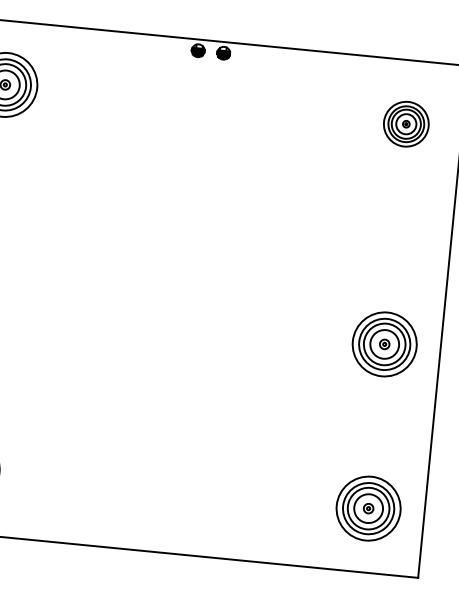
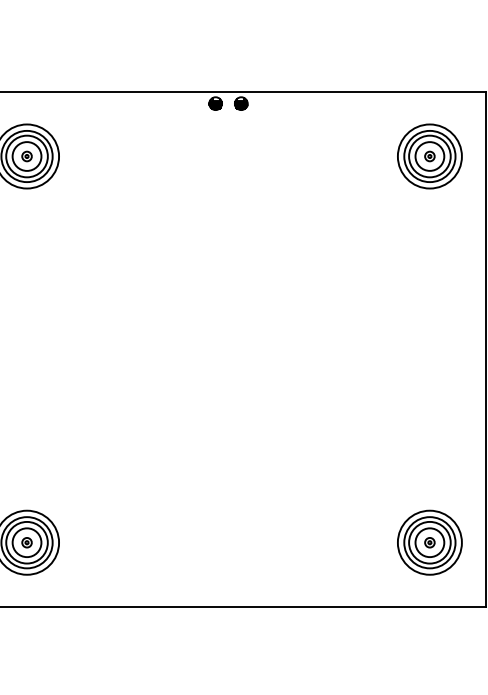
part: (405, 124) -> (429, 156), size x1.43
part: (384, 344) -> (429, 377), removed

